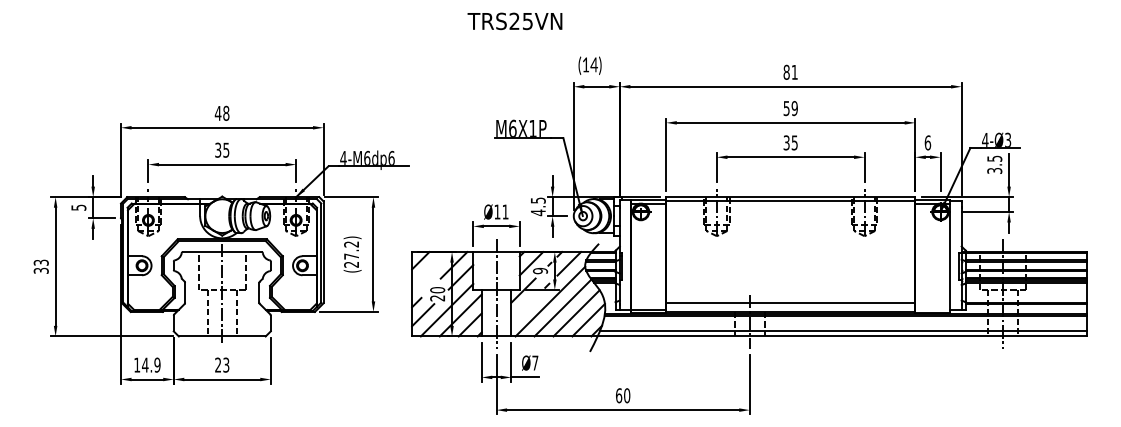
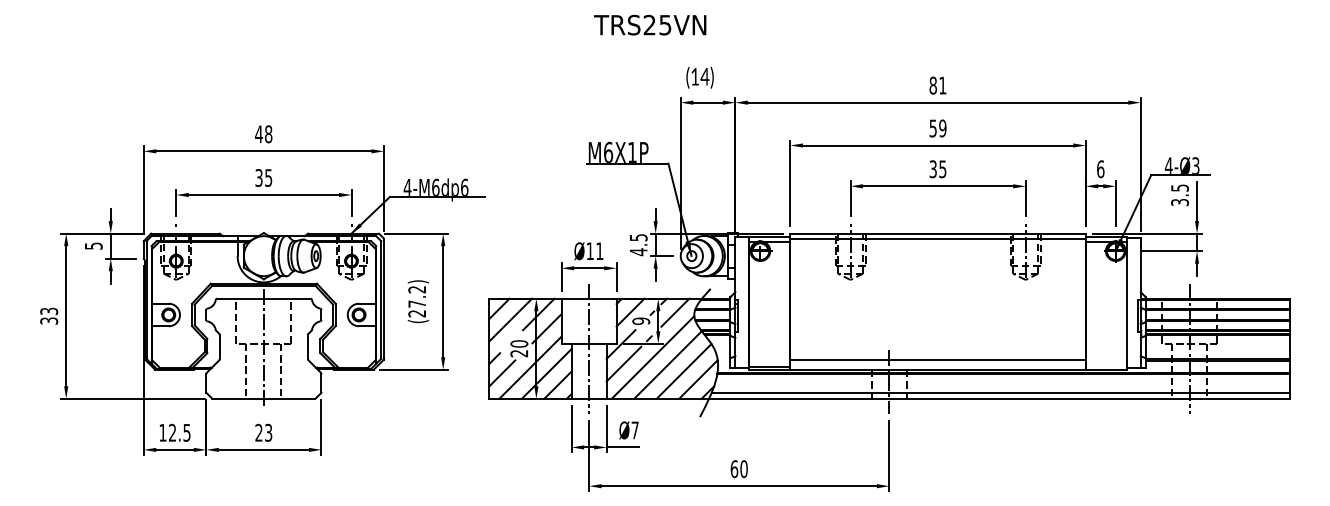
text: (514, 21) -> (649, 25), moved
line: (430, 270) -> (510, 320), added
line: (525, 306) -> (623, 363), added
text: (151, 364) -> (179, 432), 14.9 -> 12.5

